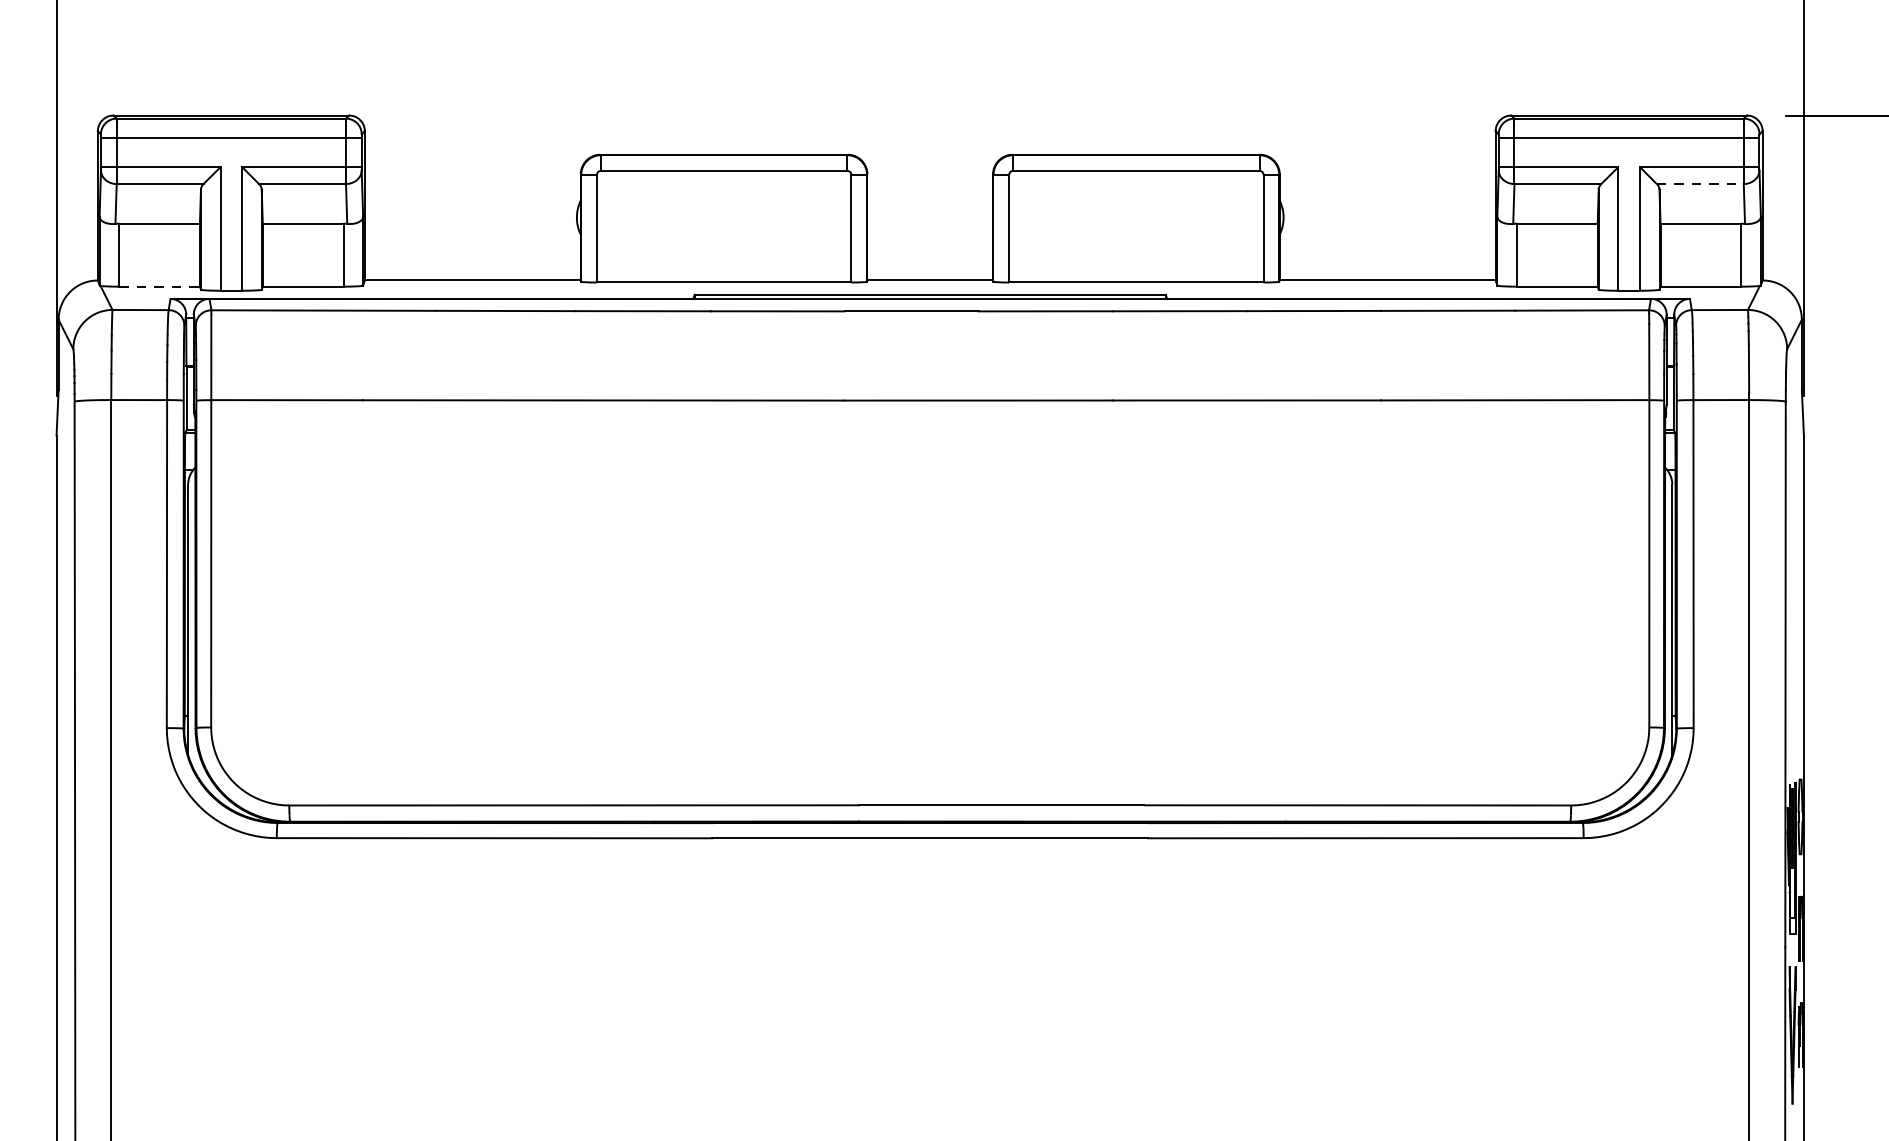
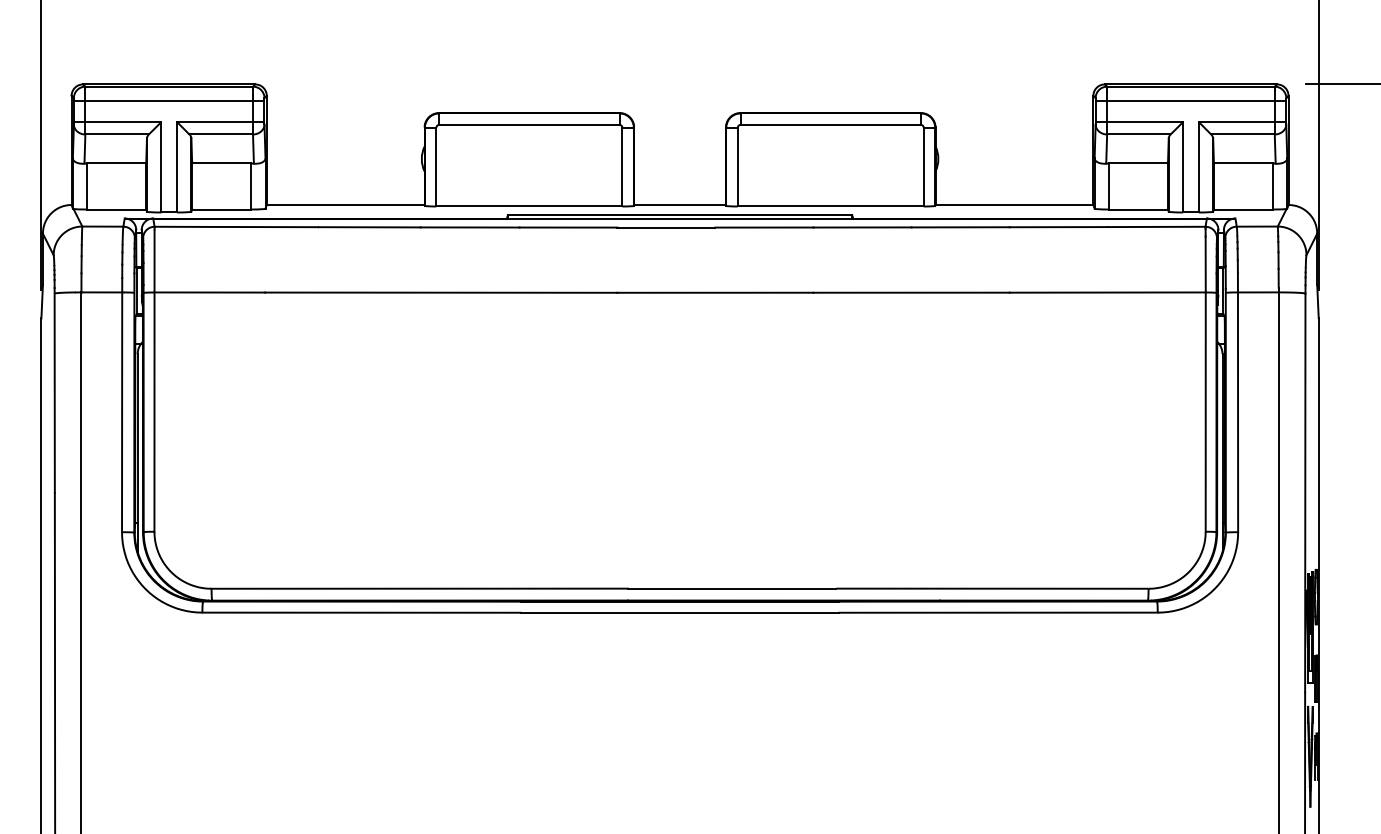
line: (1699, 184) -> (1242, 134), dashed -> solid
line: (159, 286) -> (116, 209), dashed -> solid

